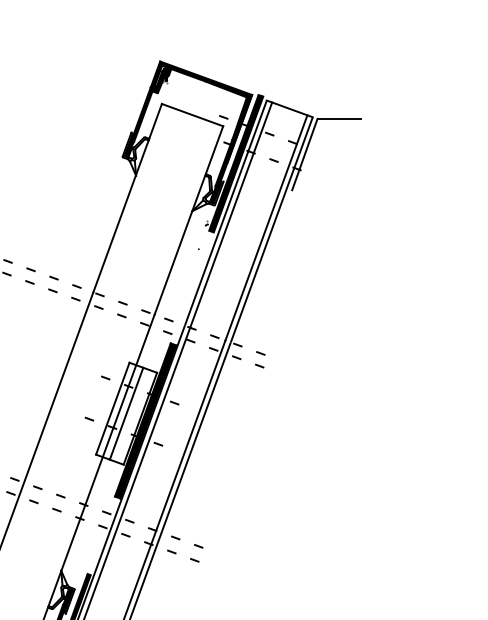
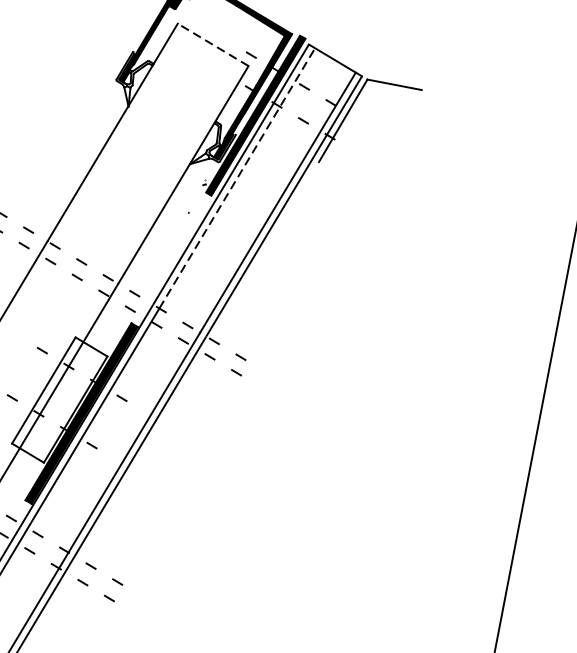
line: (192, 115) -> (213, 45), solid -> dashed
line: (231, 215) -> (237, 178), solid -> dashed
line: (126, 413) -> (59, 399), removed

